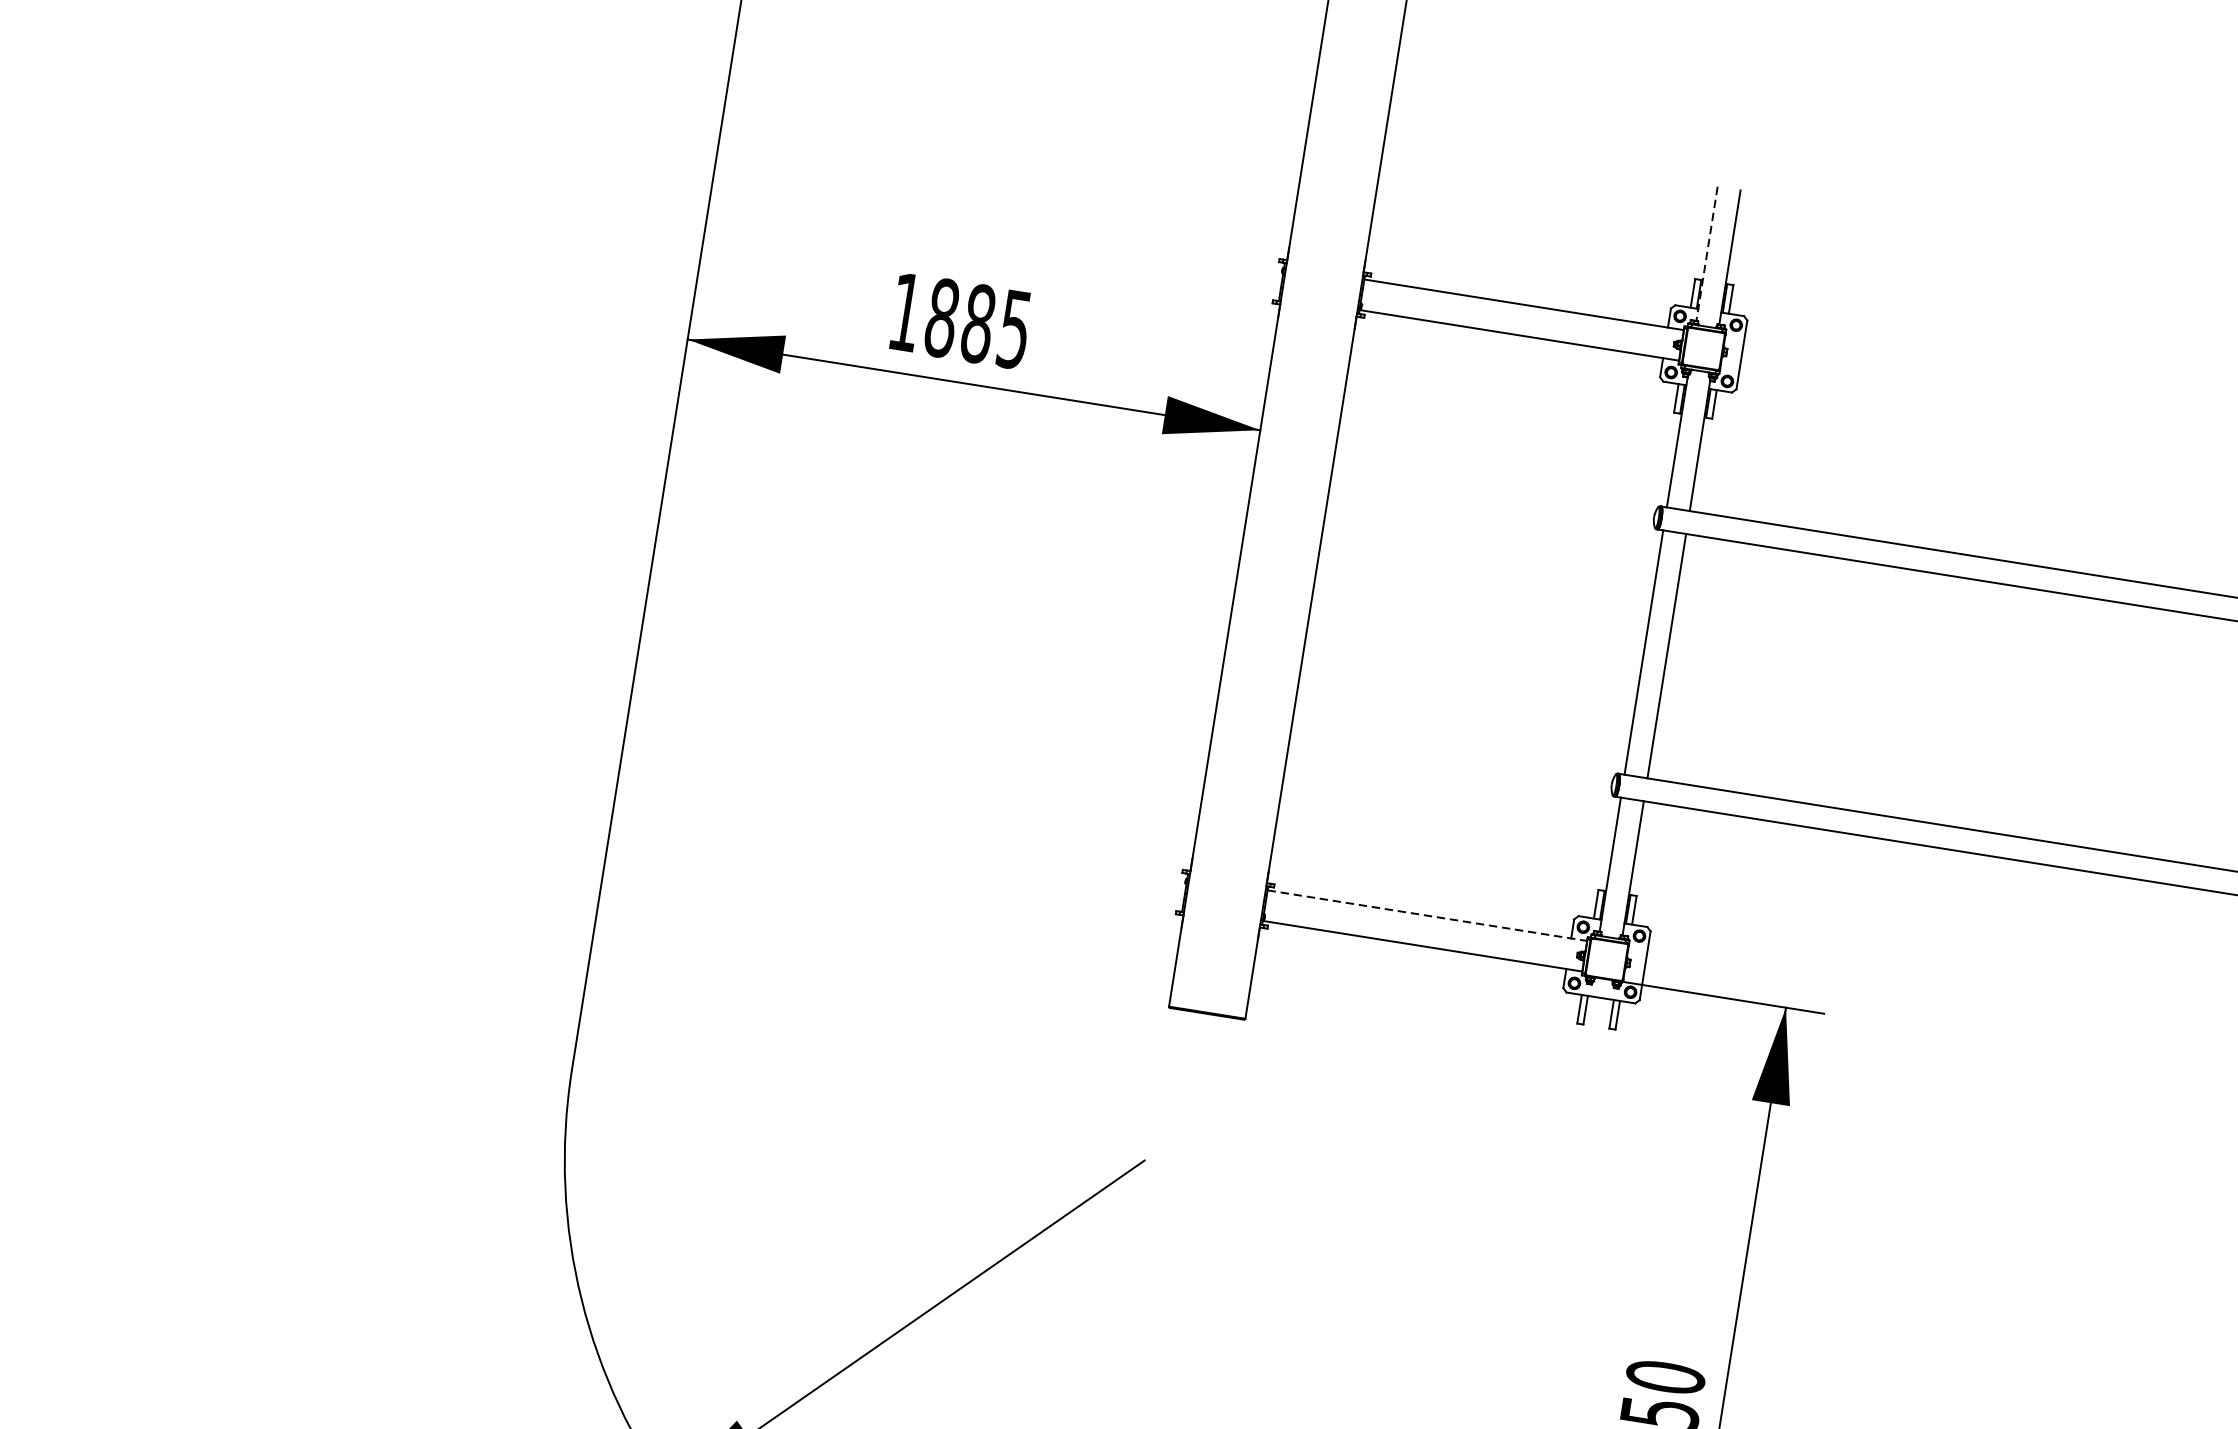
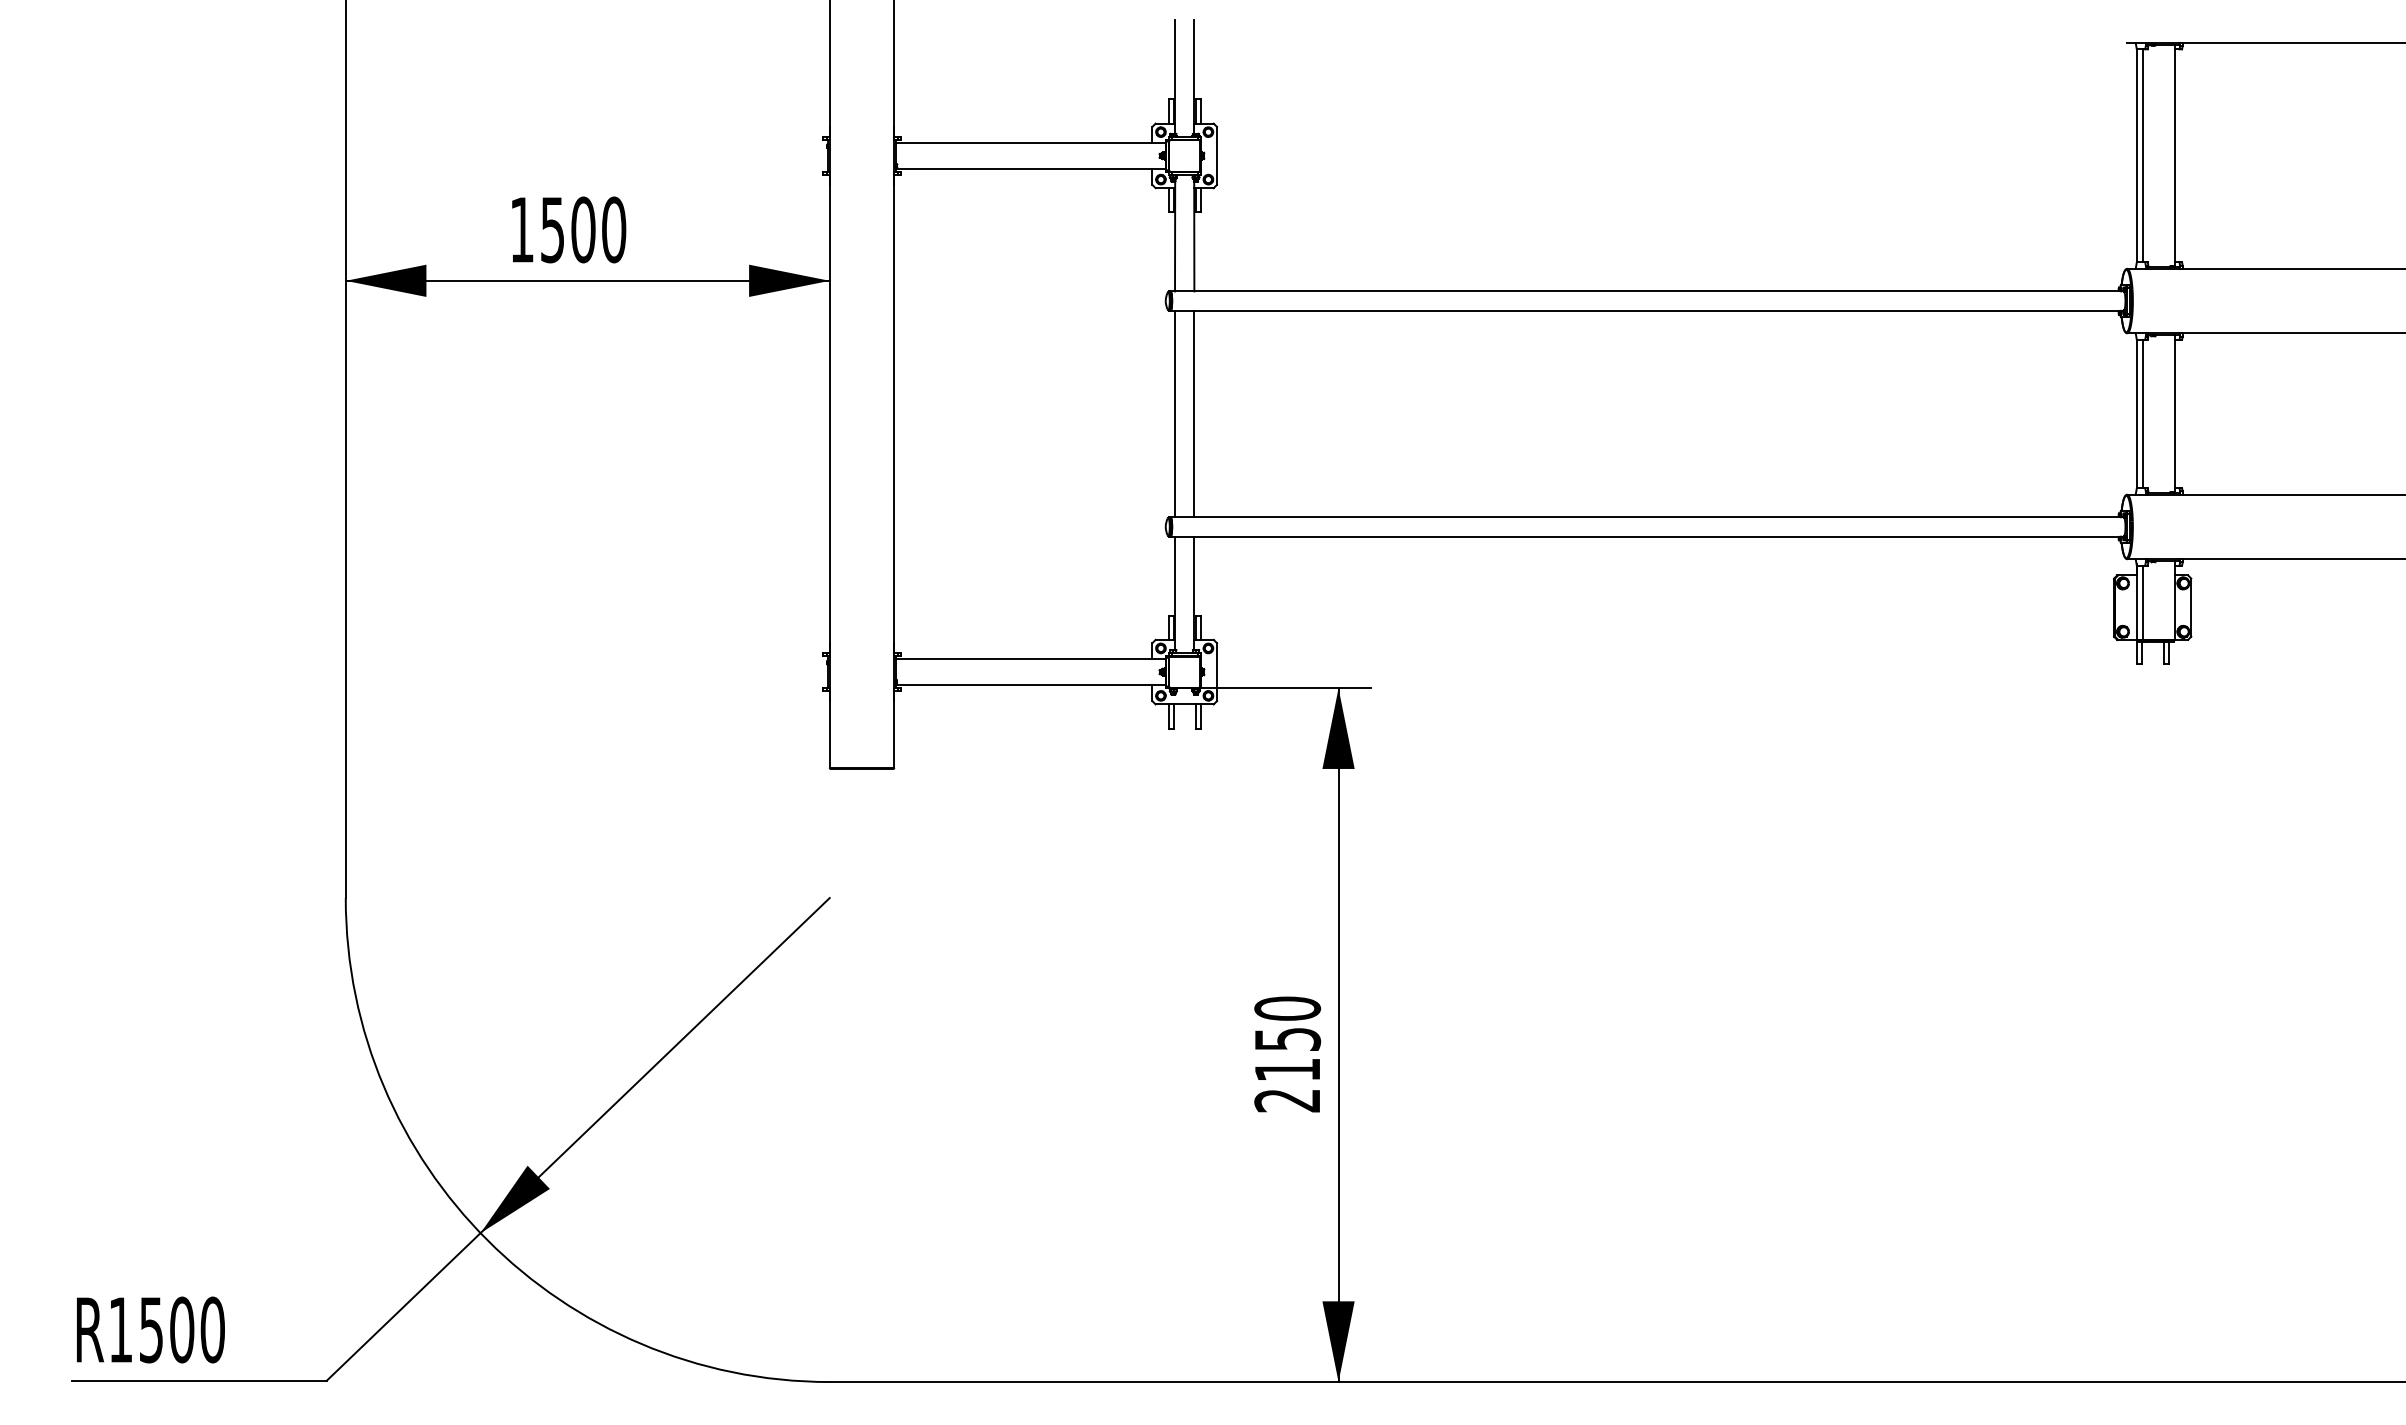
line: (1707, 254) -> (1175, 77), dashed -> solid
text: (978, 323) -> (583, 229), 1885 -> 1500
line: (1428, 916) -> (1031, 659), dashed -> solid

